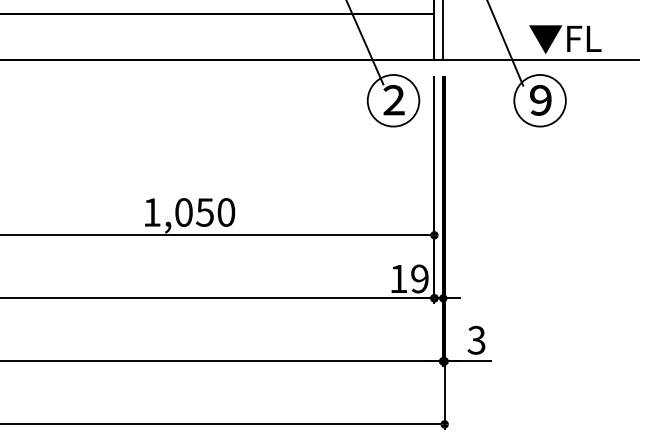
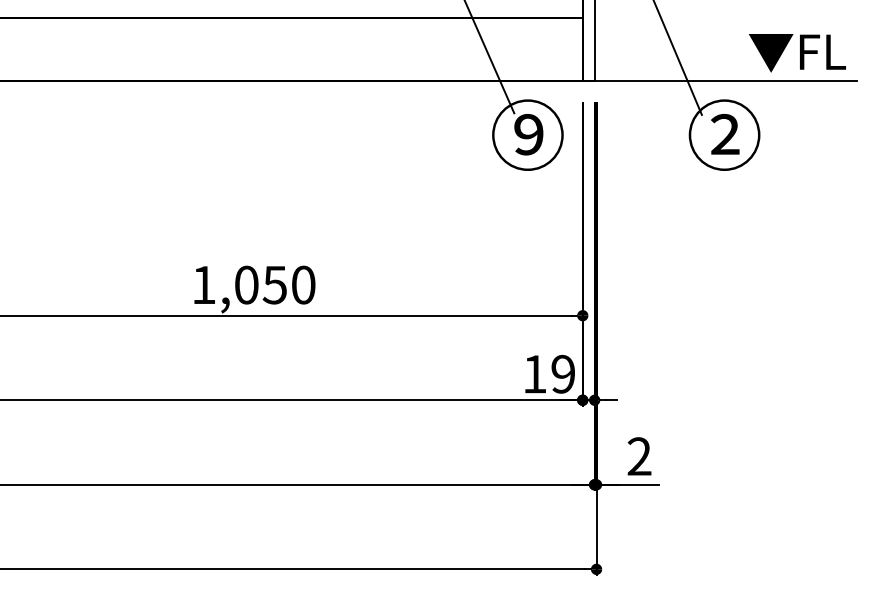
text: (565, 39) -> (797, 53), moved
text: (393, 100) -> (528, 134), ② -> ⑨
text: (540, 100) -> (725, 134), ⑨ -> ②
text: (476, 340) -> (639, 456), 3 -> 2

